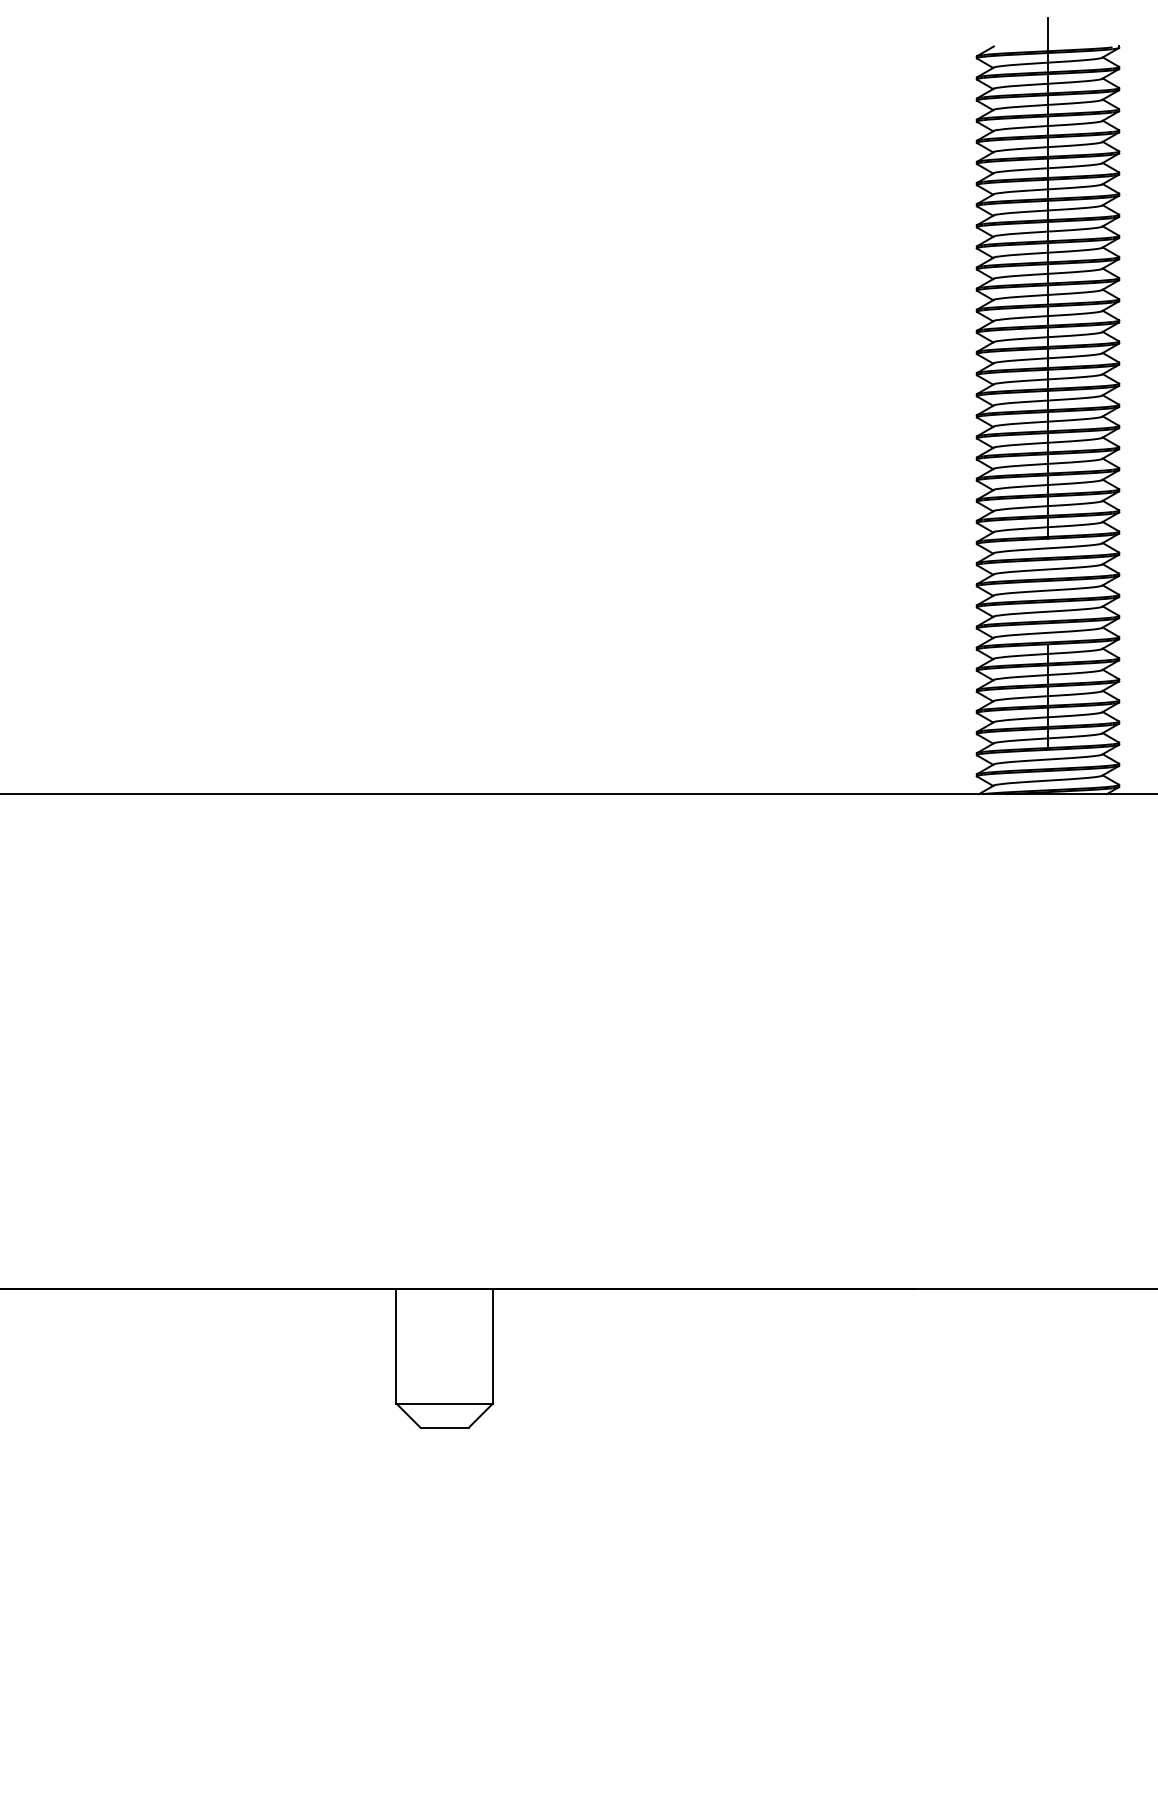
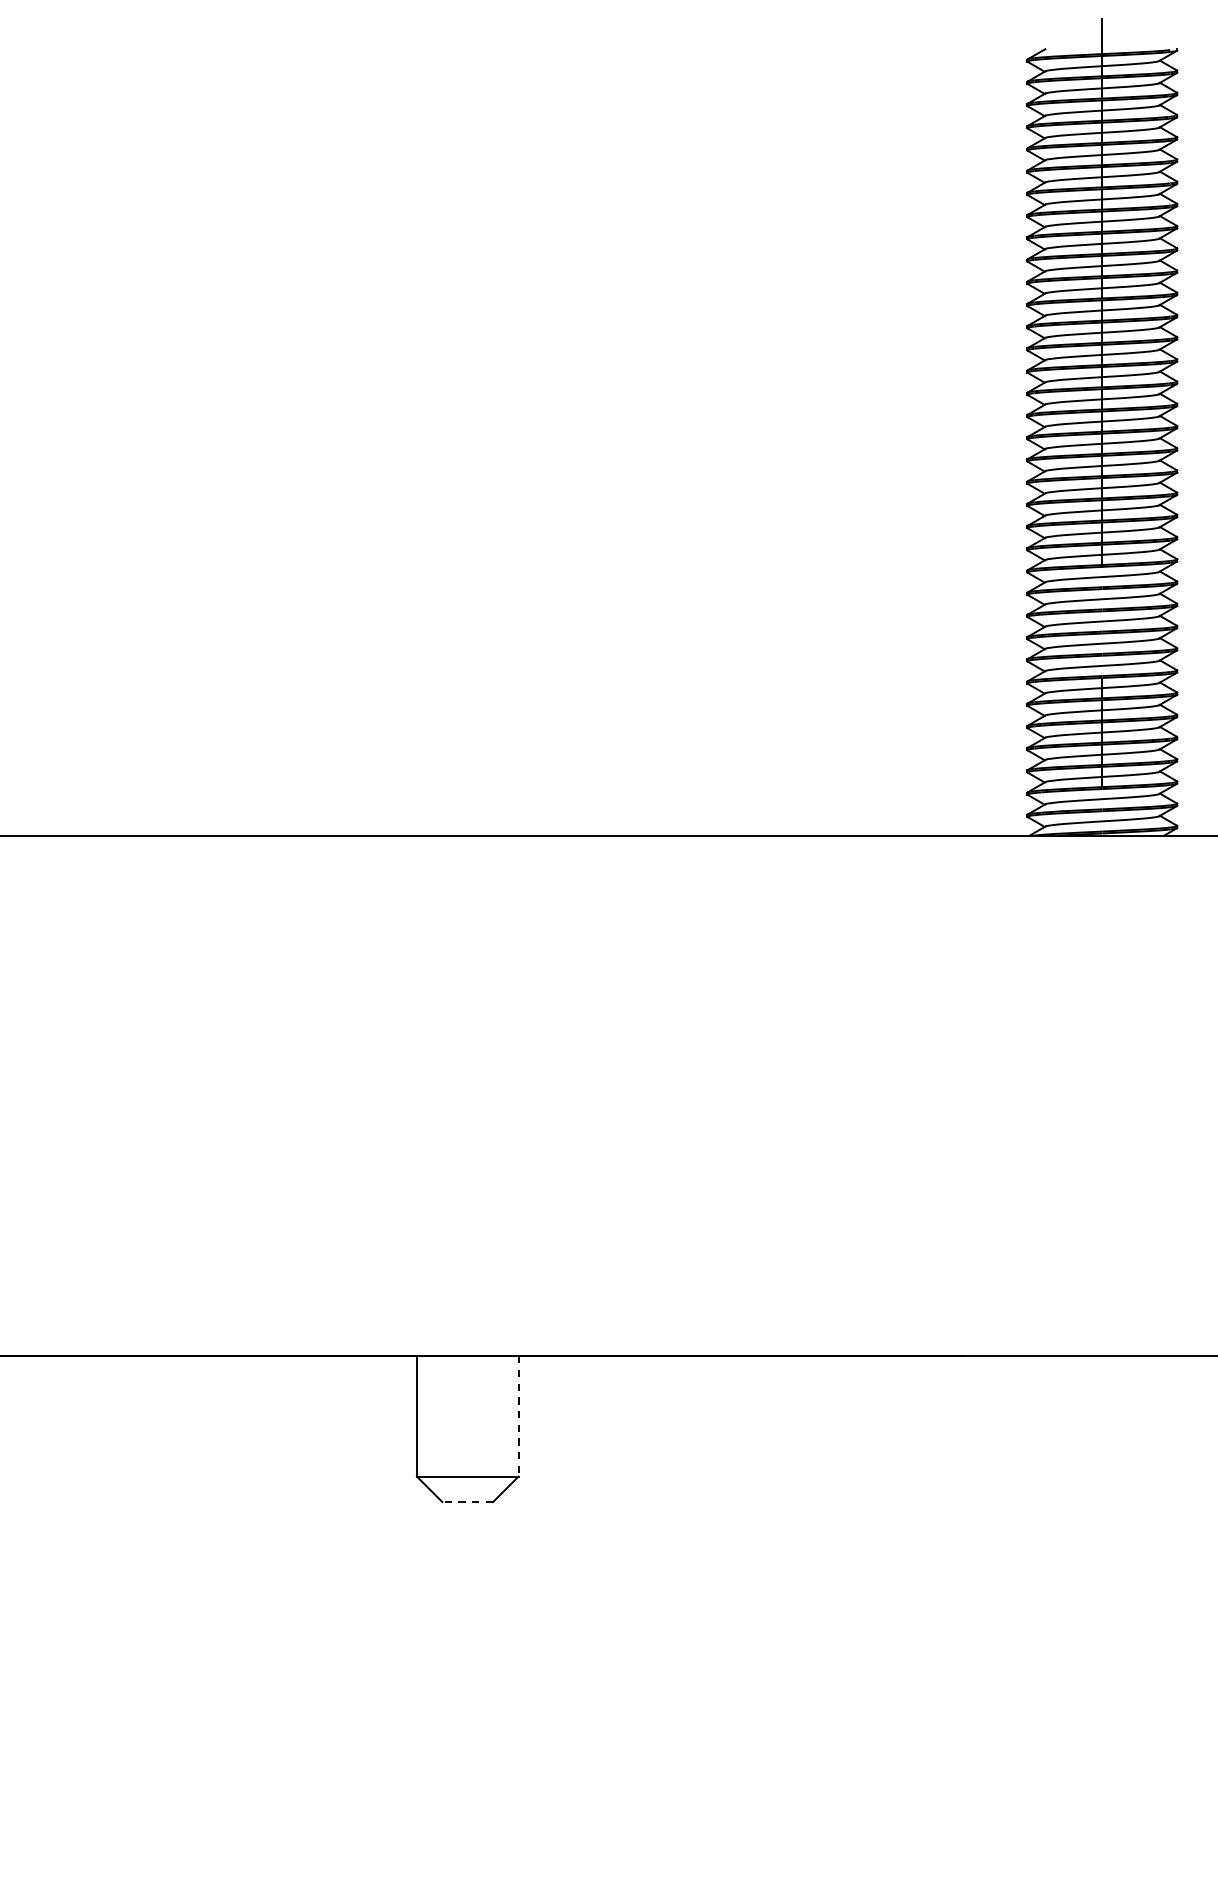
line: (492, 1346) -> (518, 1416), solid -> dashed
line: (444, 1427) -> (467, 1501), solid -> dashed

